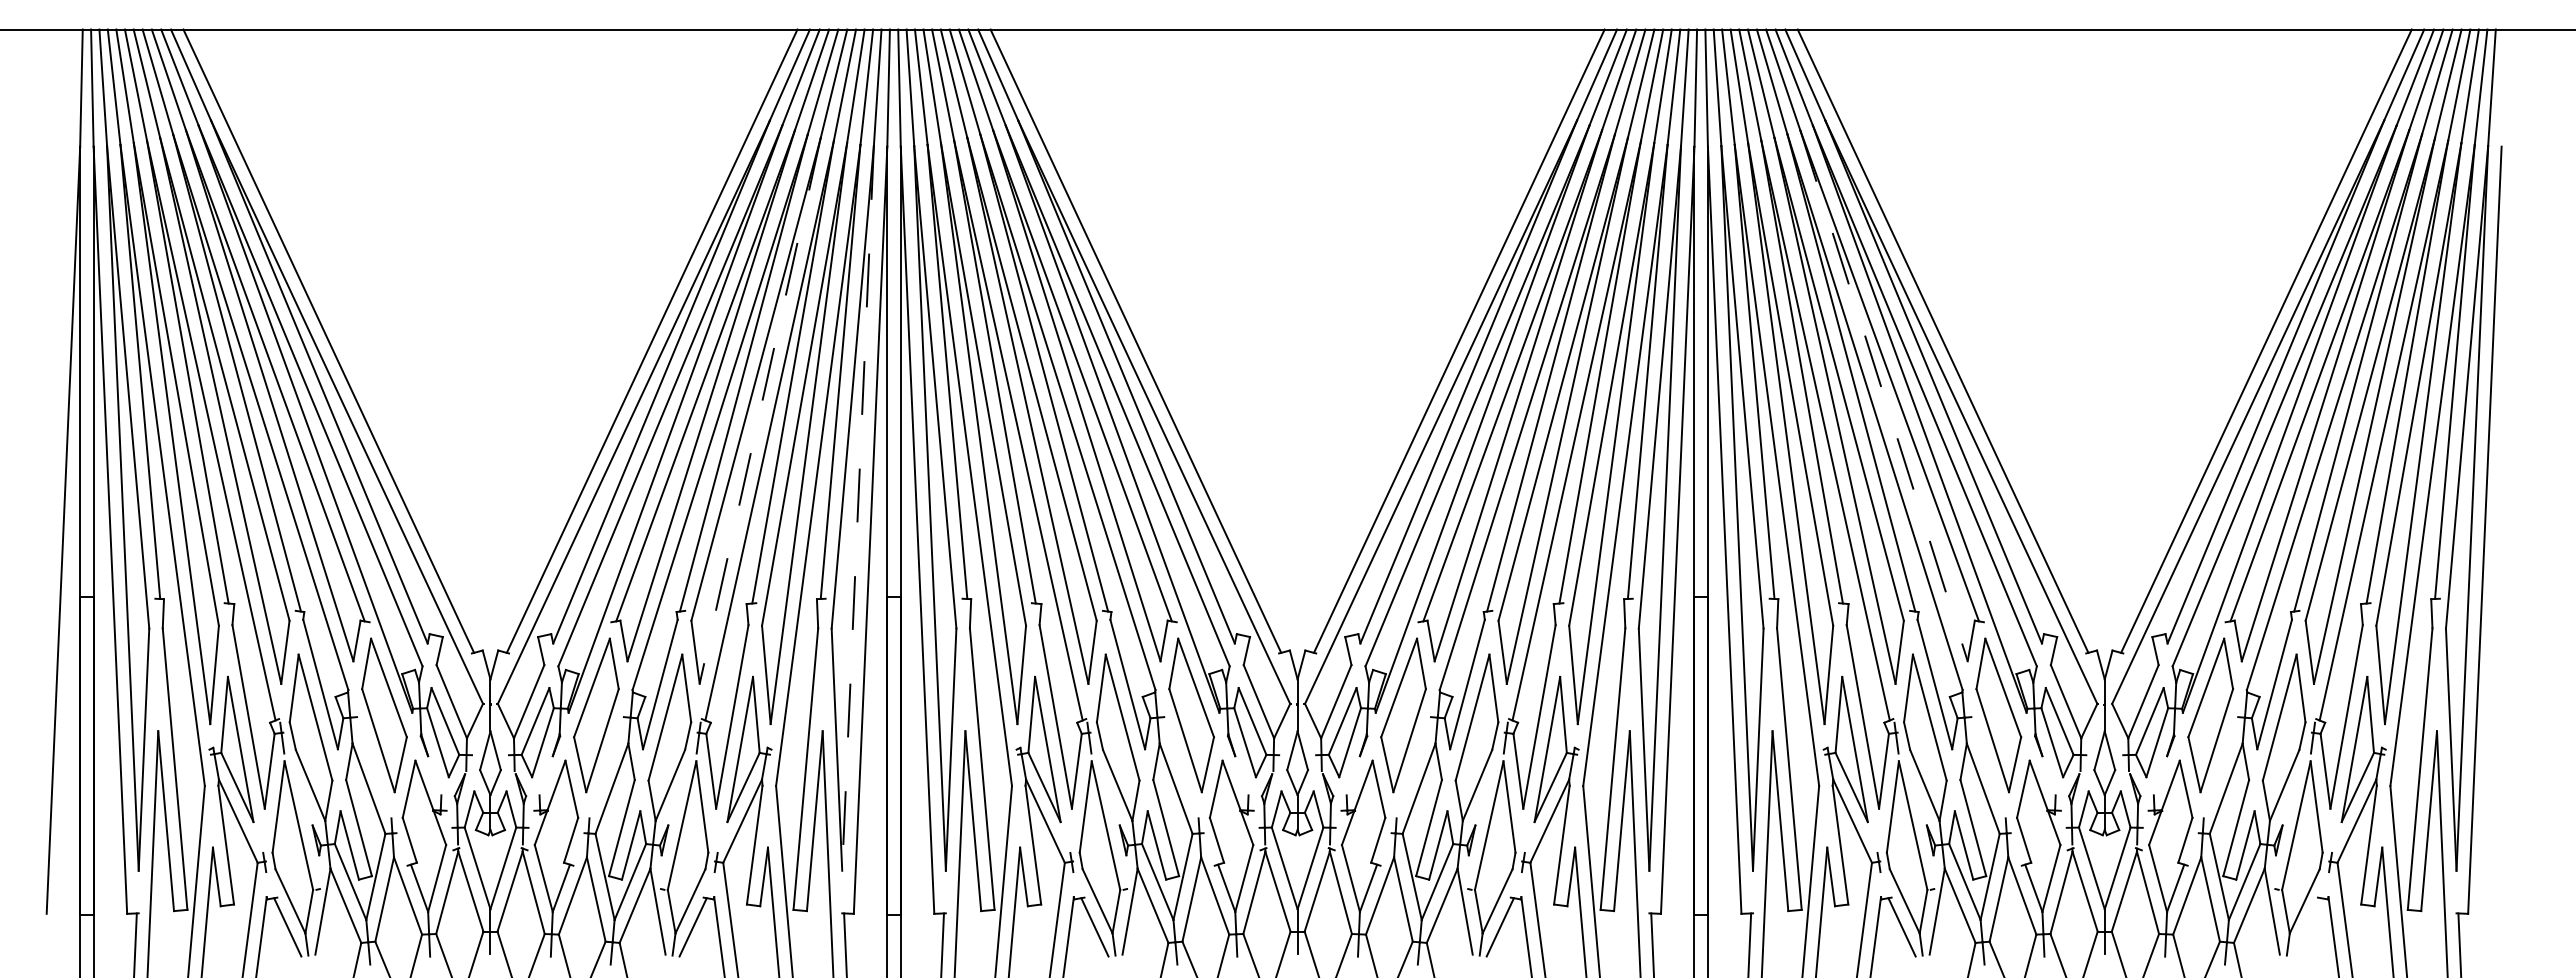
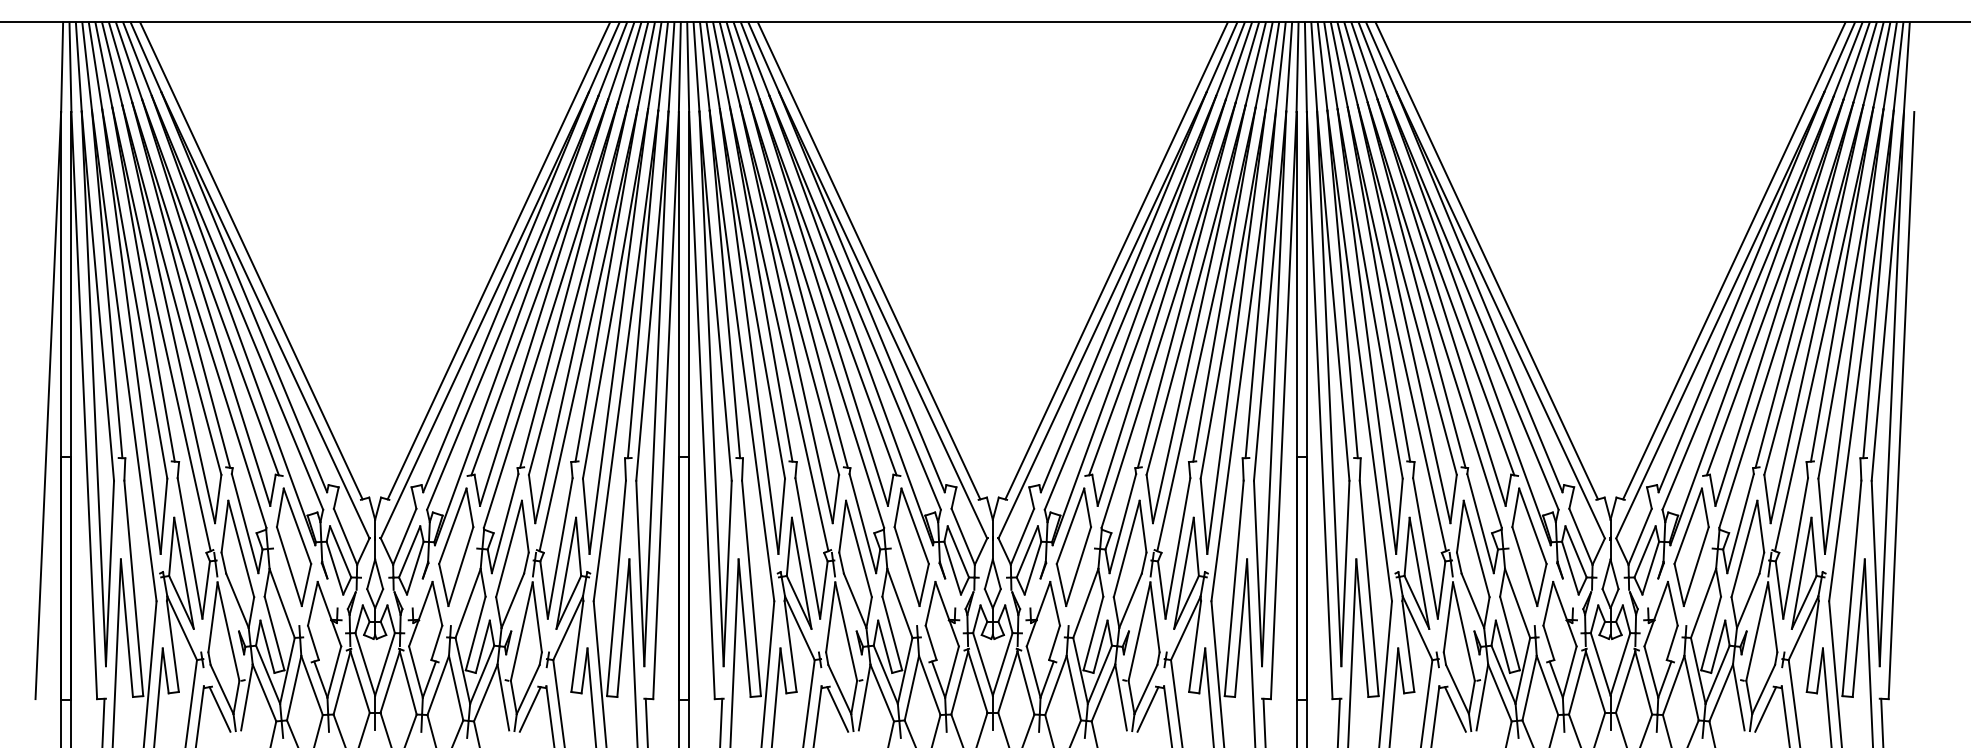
line: (1884, 396) -> (1442, 303), dashed -> solid
line: (760, 410) -> (581, 313), dashed -> solid
line: (858, 508) -> (656, 388), dashed -> solid
line: (2307, 927) -> (1765, 709), added

